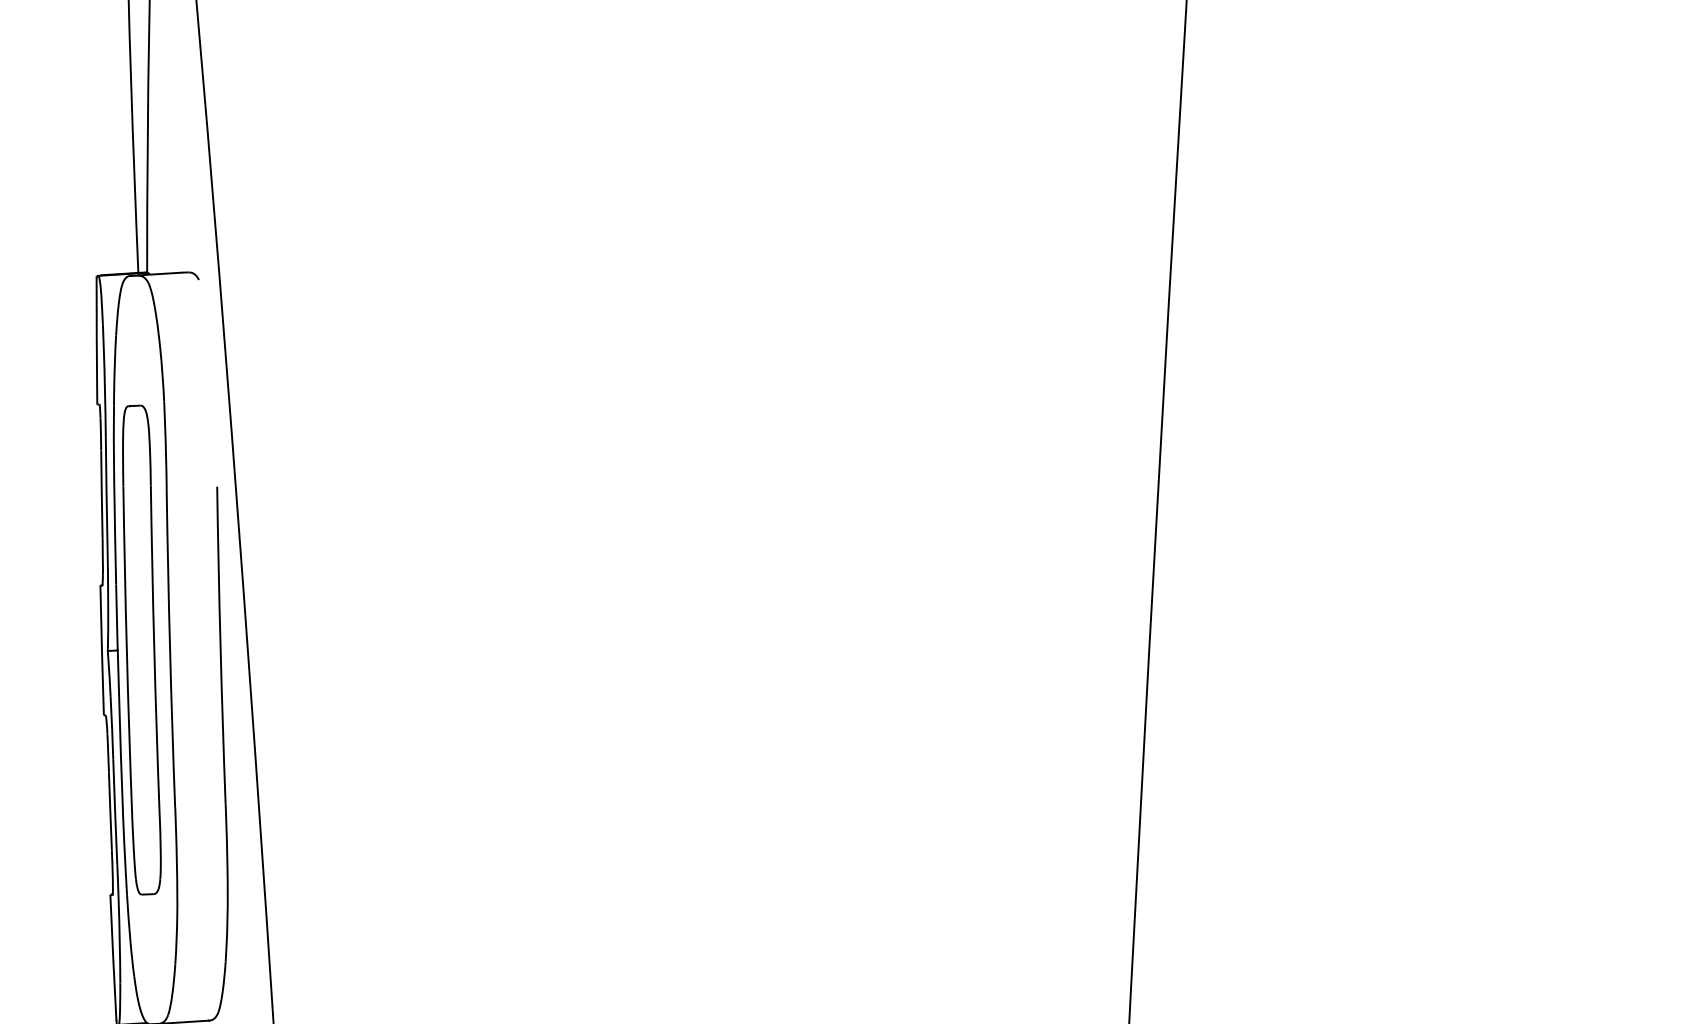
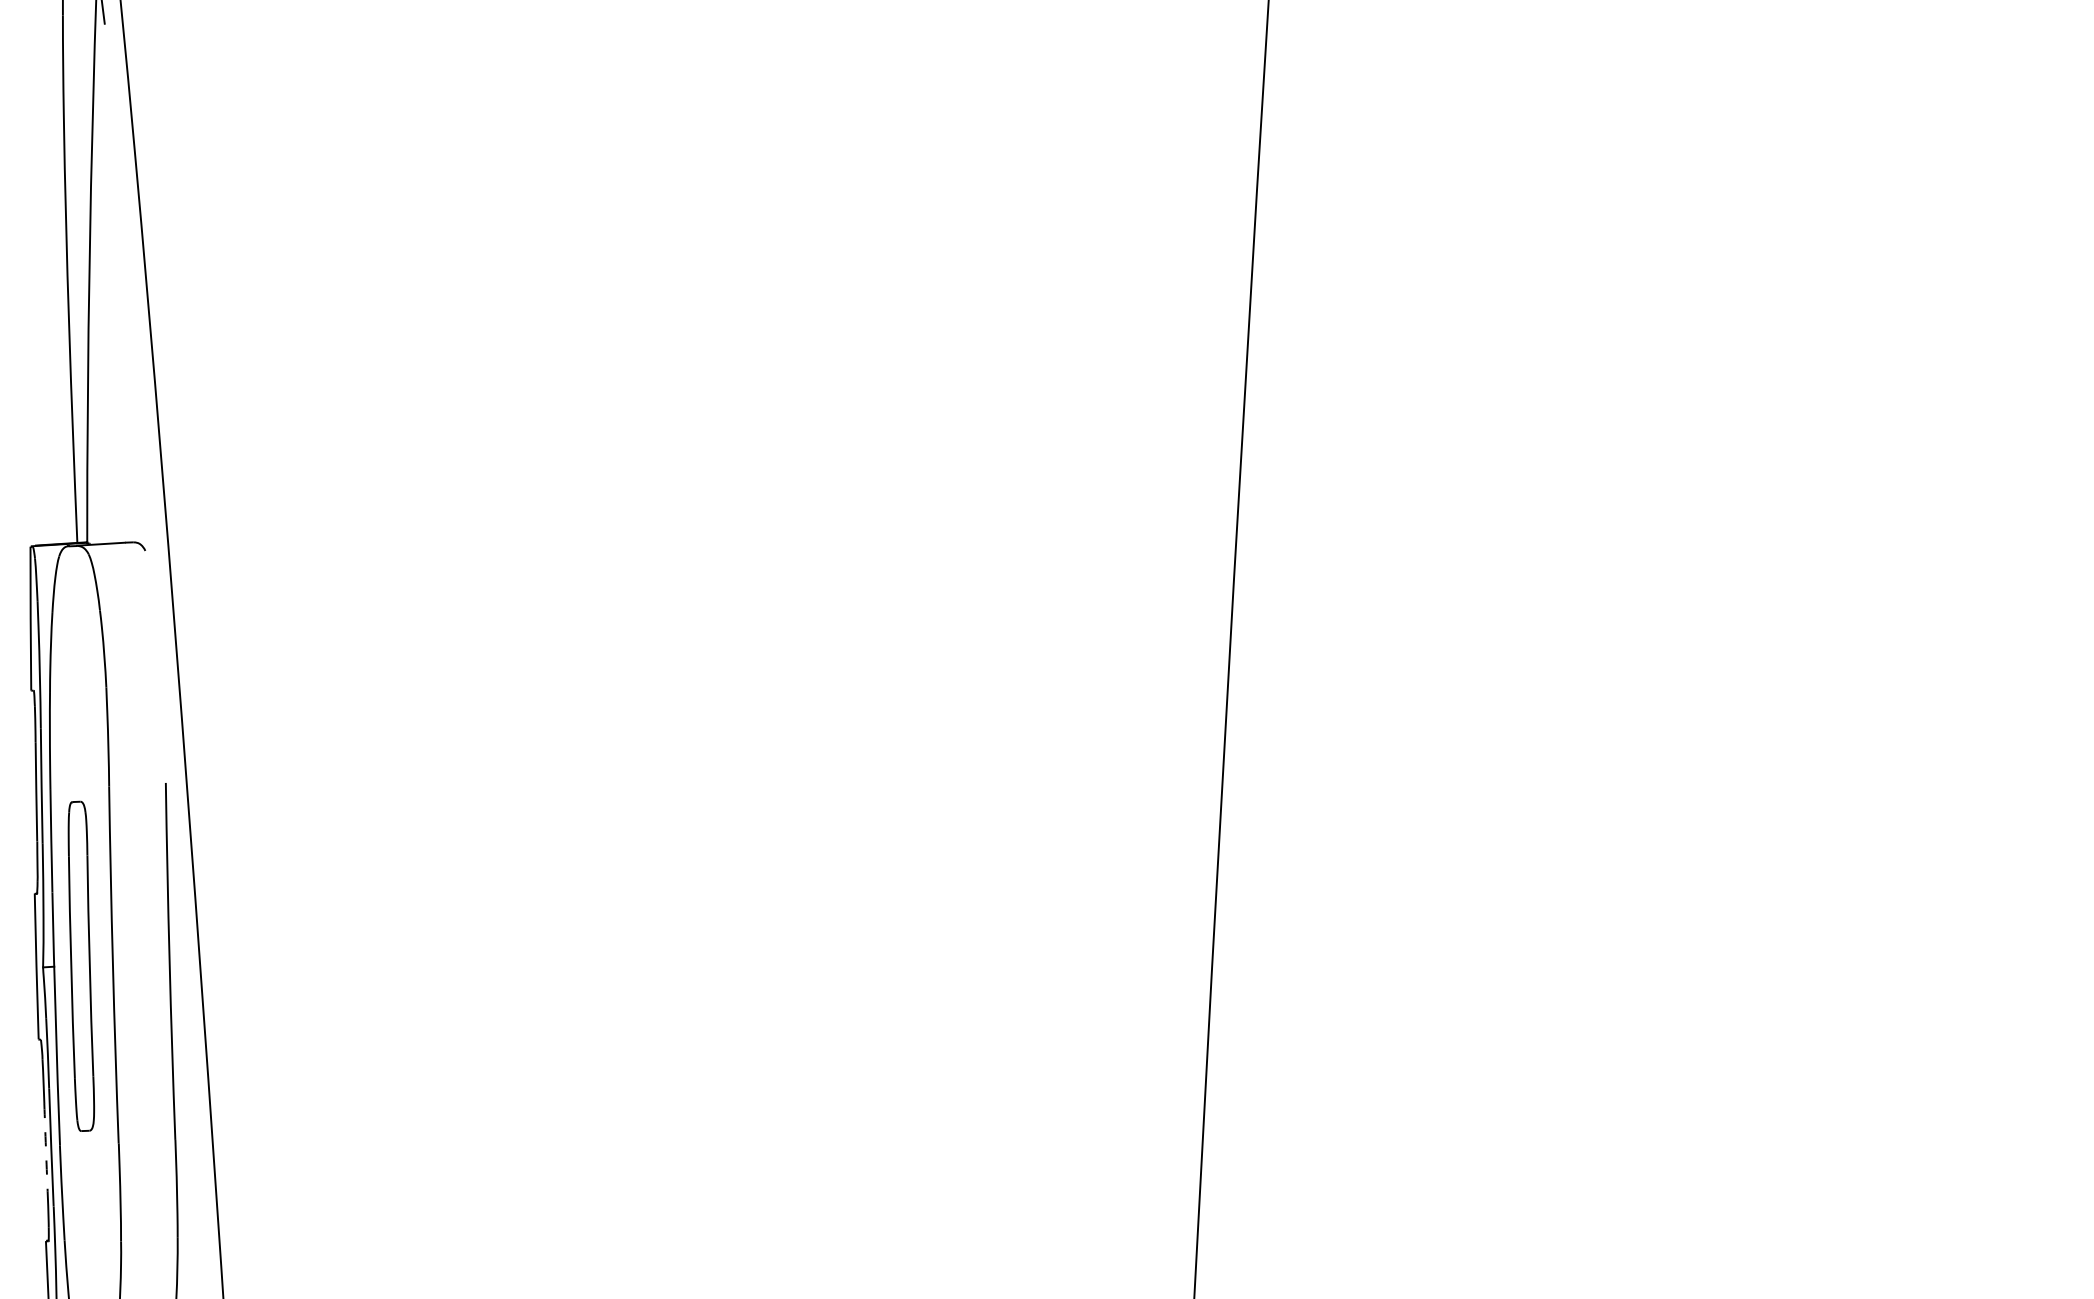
part: (142, 650) -> (81, 966), size x0.6
arc: (109, 811) -> (45, 1147), solid -> dashed

